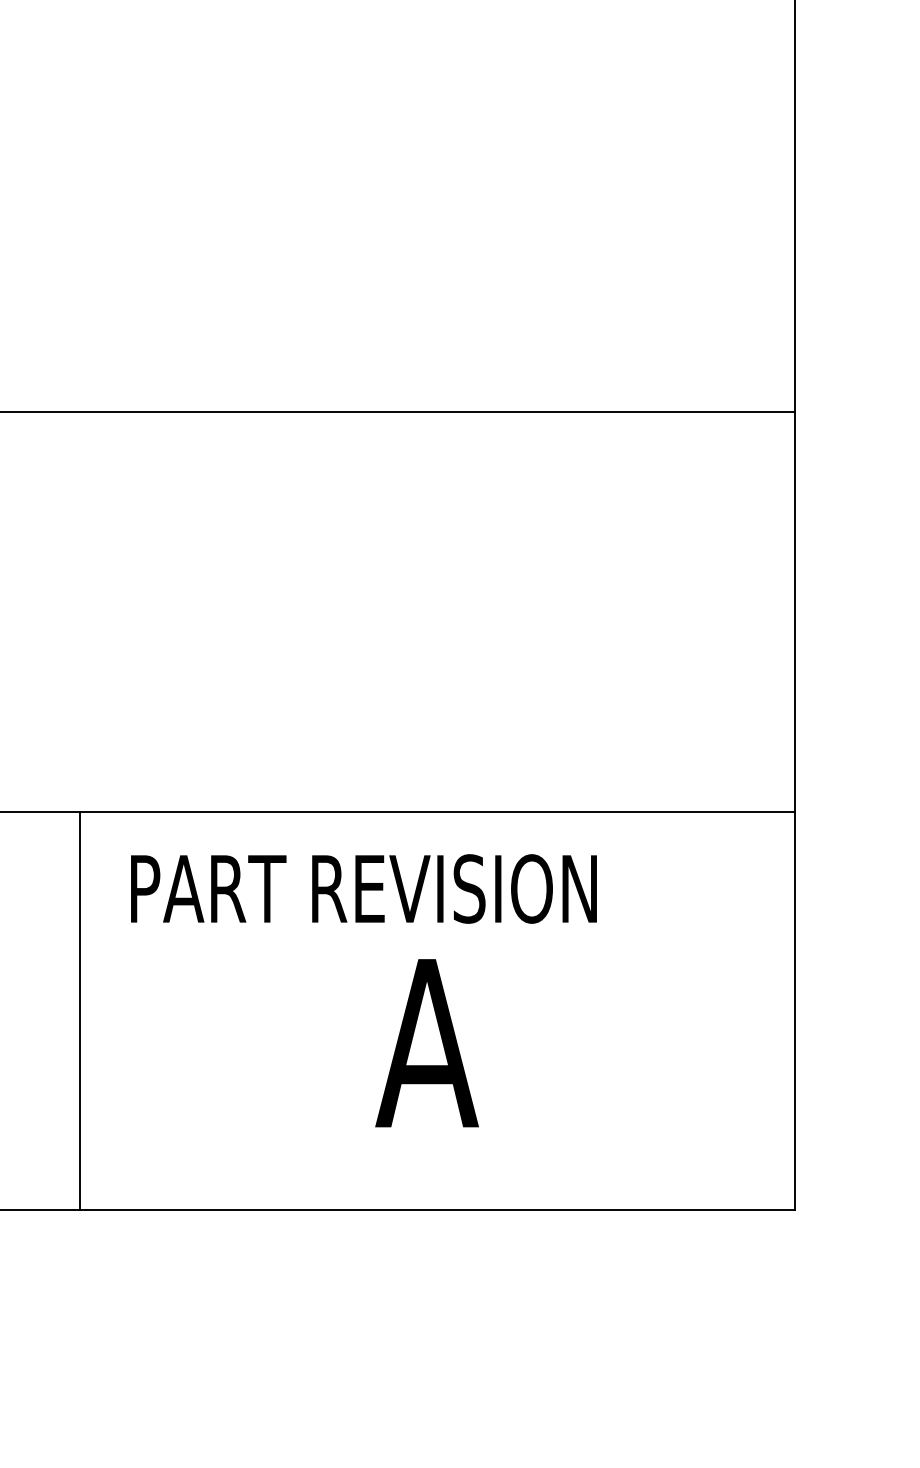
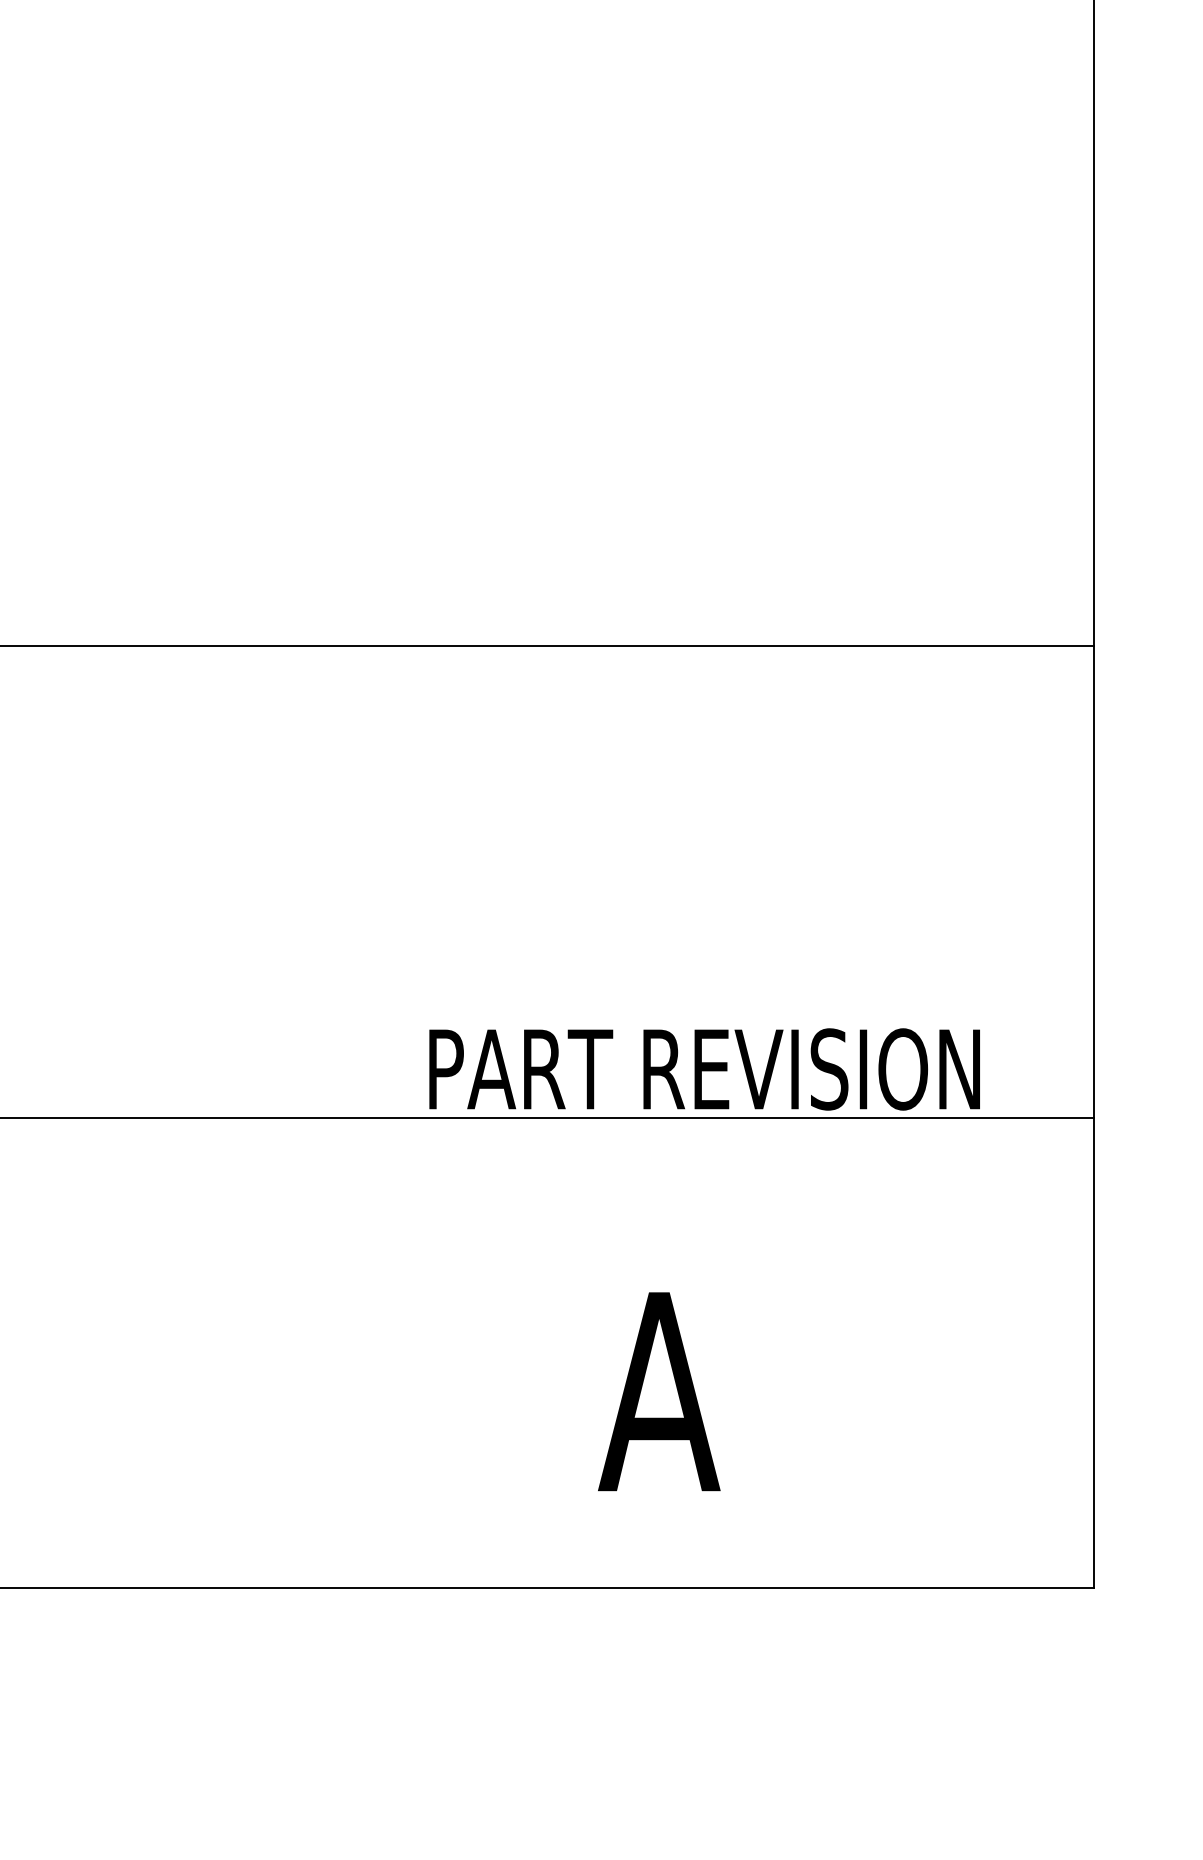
text: (363, 889) -> (704, 1069), moved
line: (79, 1010) -> (248, 1353), removed

